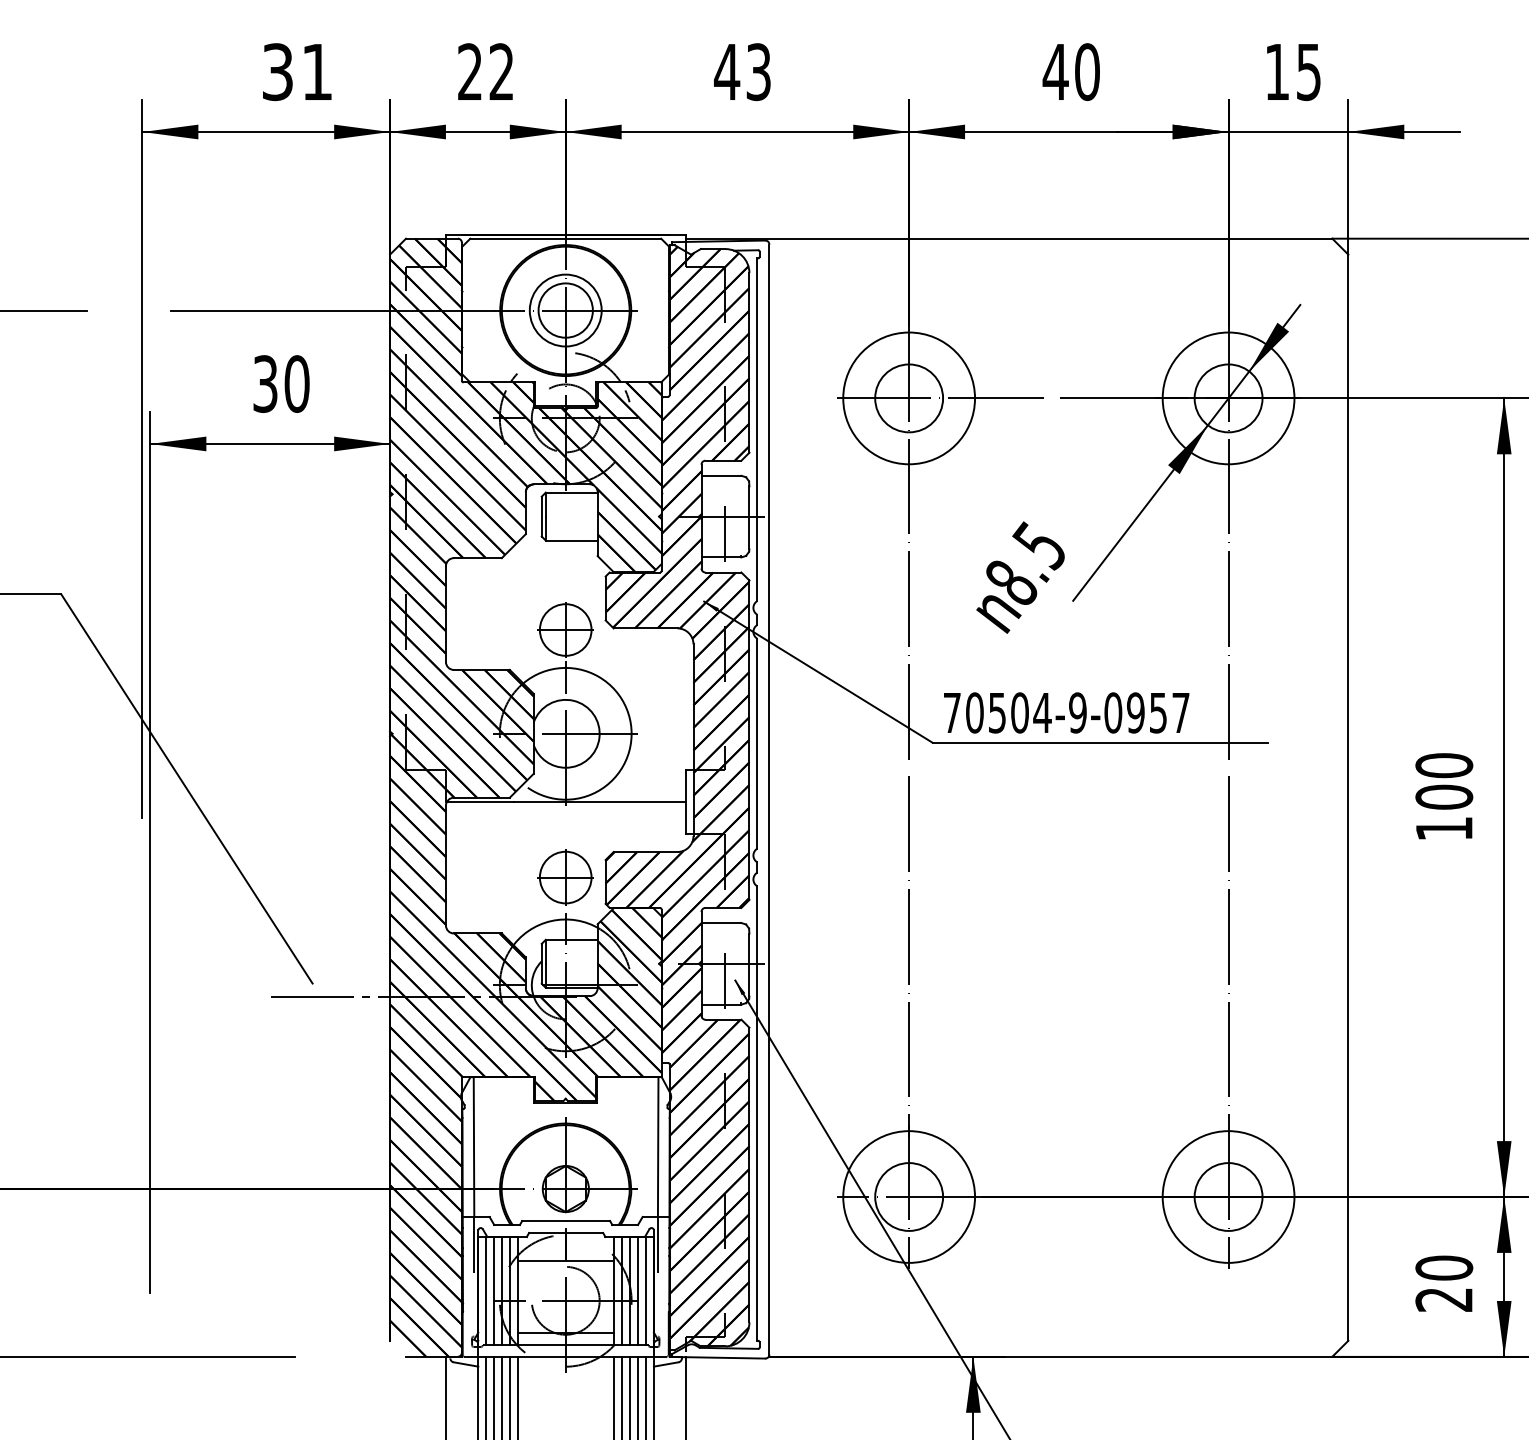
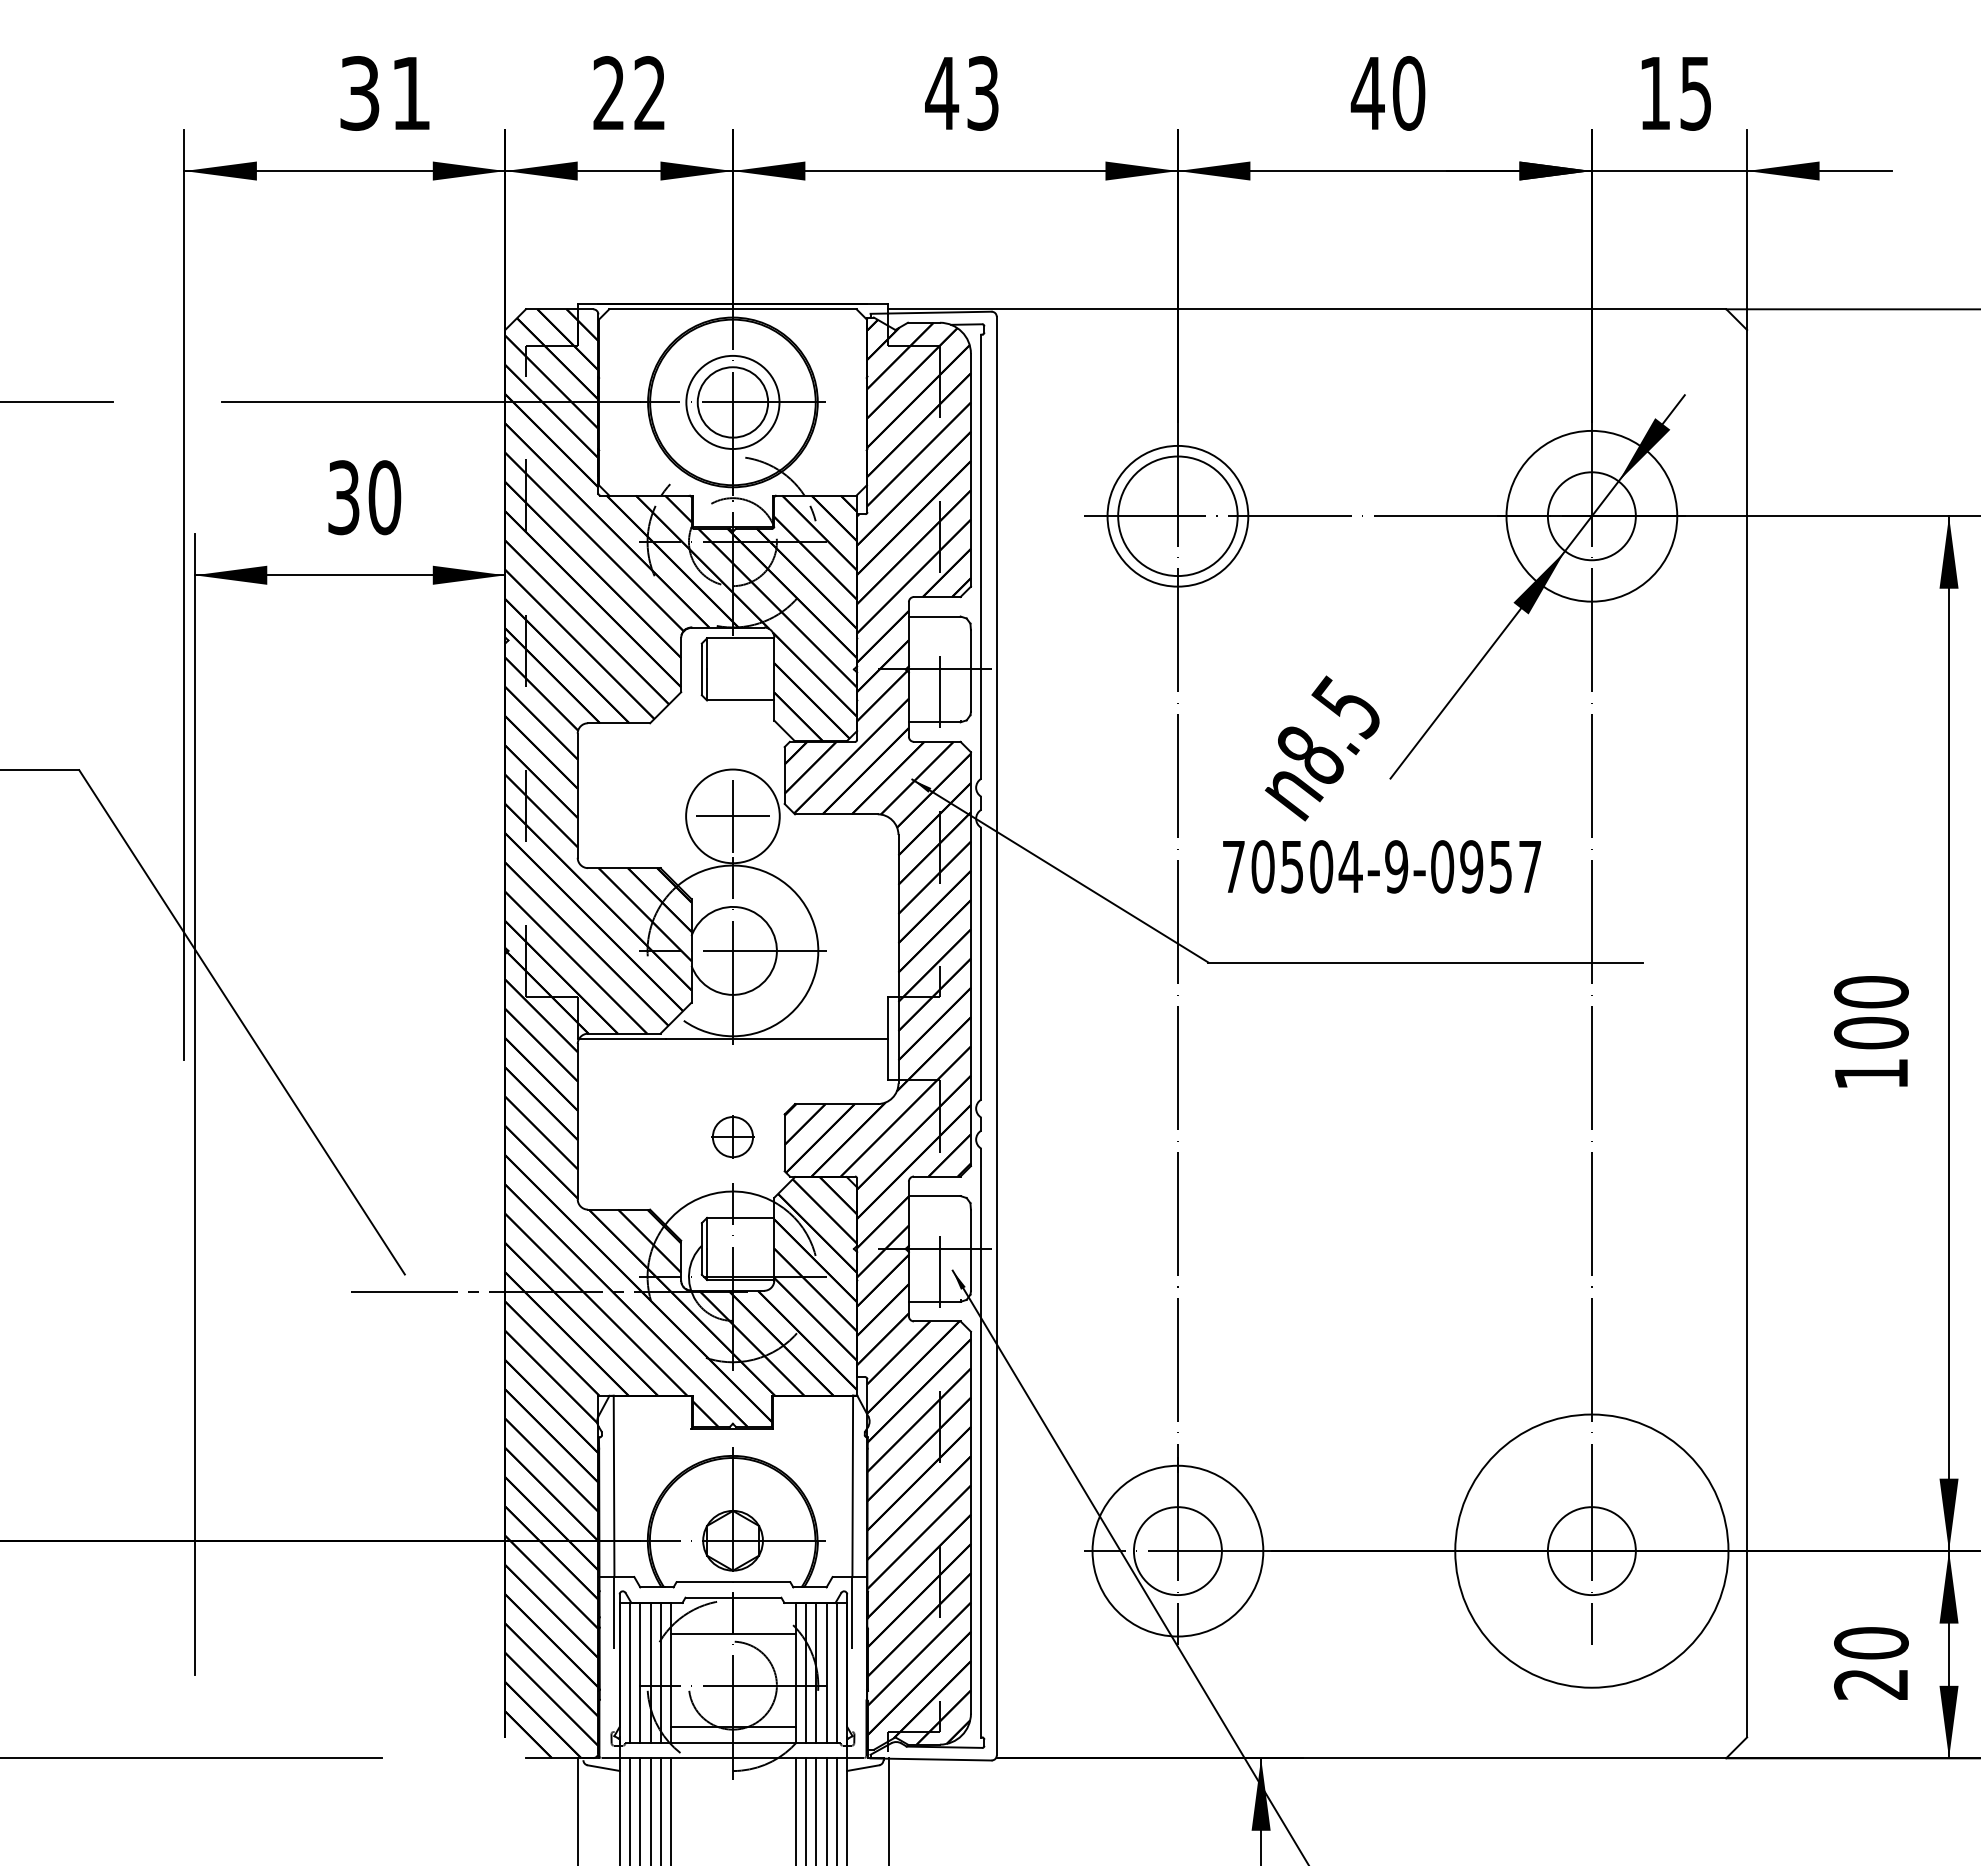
circle: (908, 397) -> (1177, 515), size x0.7
circle: (908, 398) -> (1177, 516), size x1.6
circle: (565, 629) -> (732, 815), size x1.4
text: (1066, 712) -> (1381, 866), moved
part: (565, 877) -> (732, 1136), size x0.6
circle: (1228, 1196) -> (1591, 1550), size x1.6

